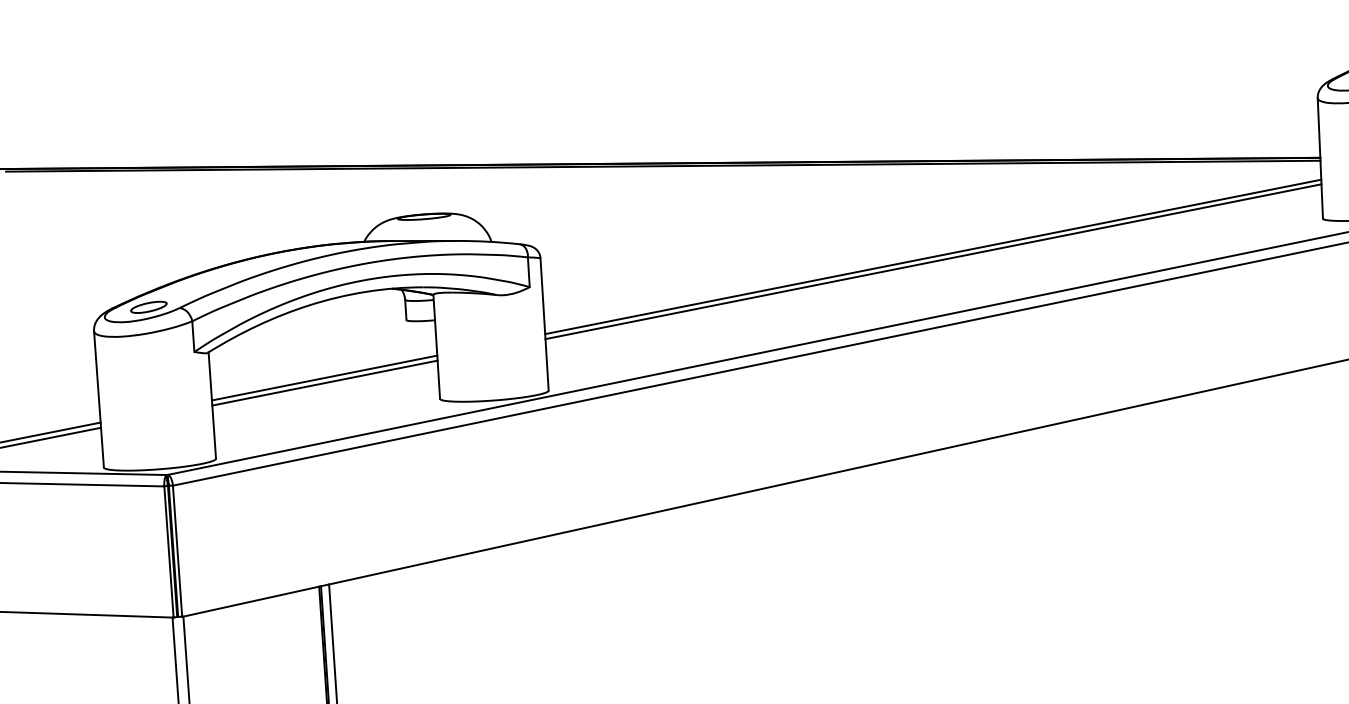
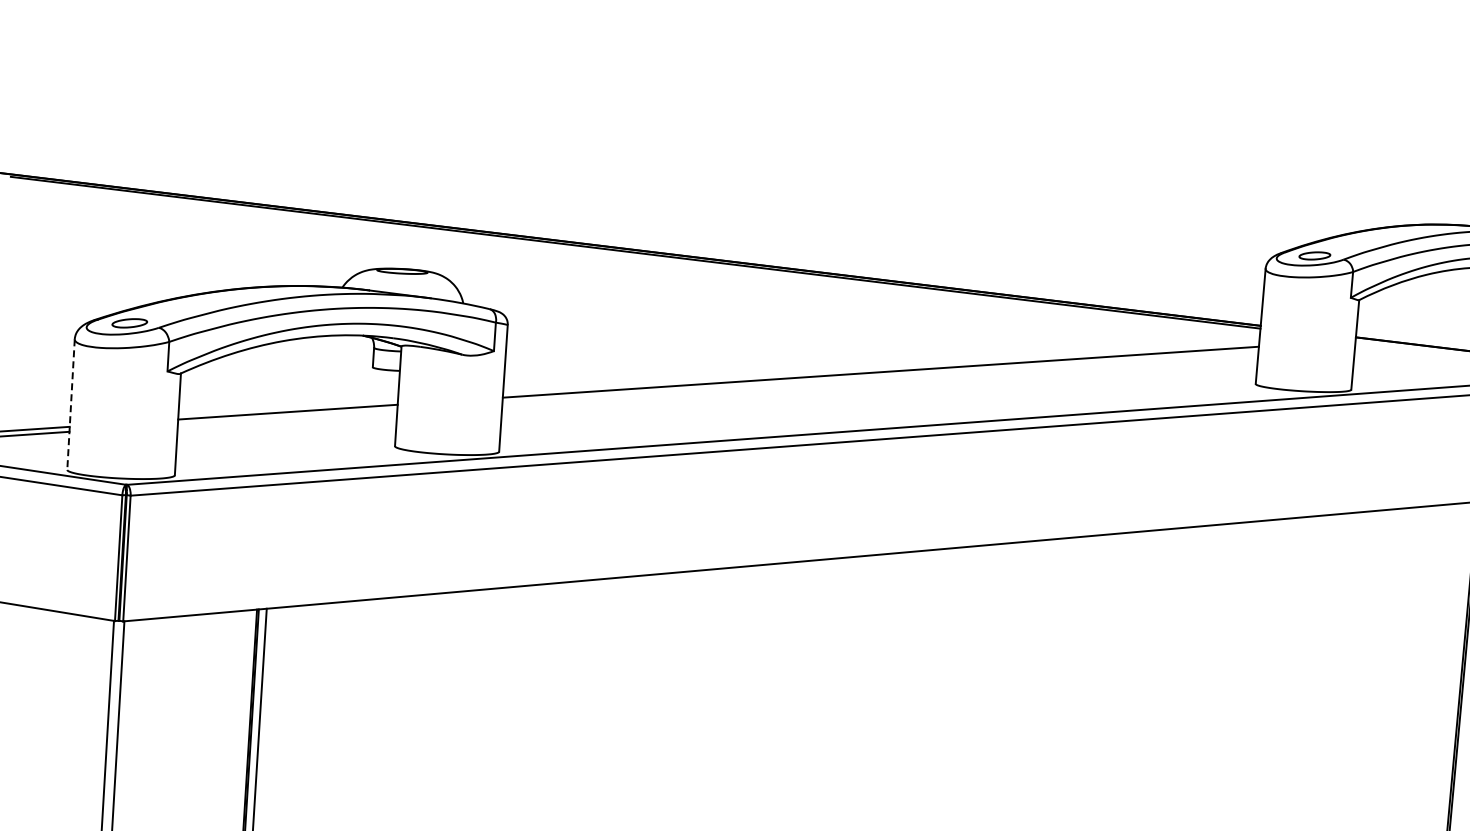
line: (933, 261) -> (880, 376), removed
line: (324, 382) -> (287, 416), removed
line: (99, 400) -> (71, 405), solid -> dashed

